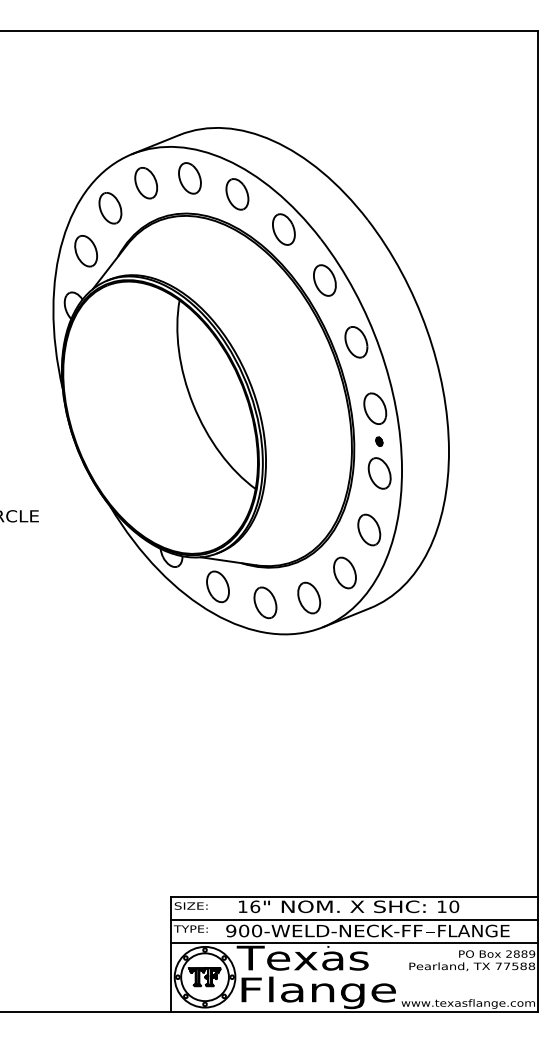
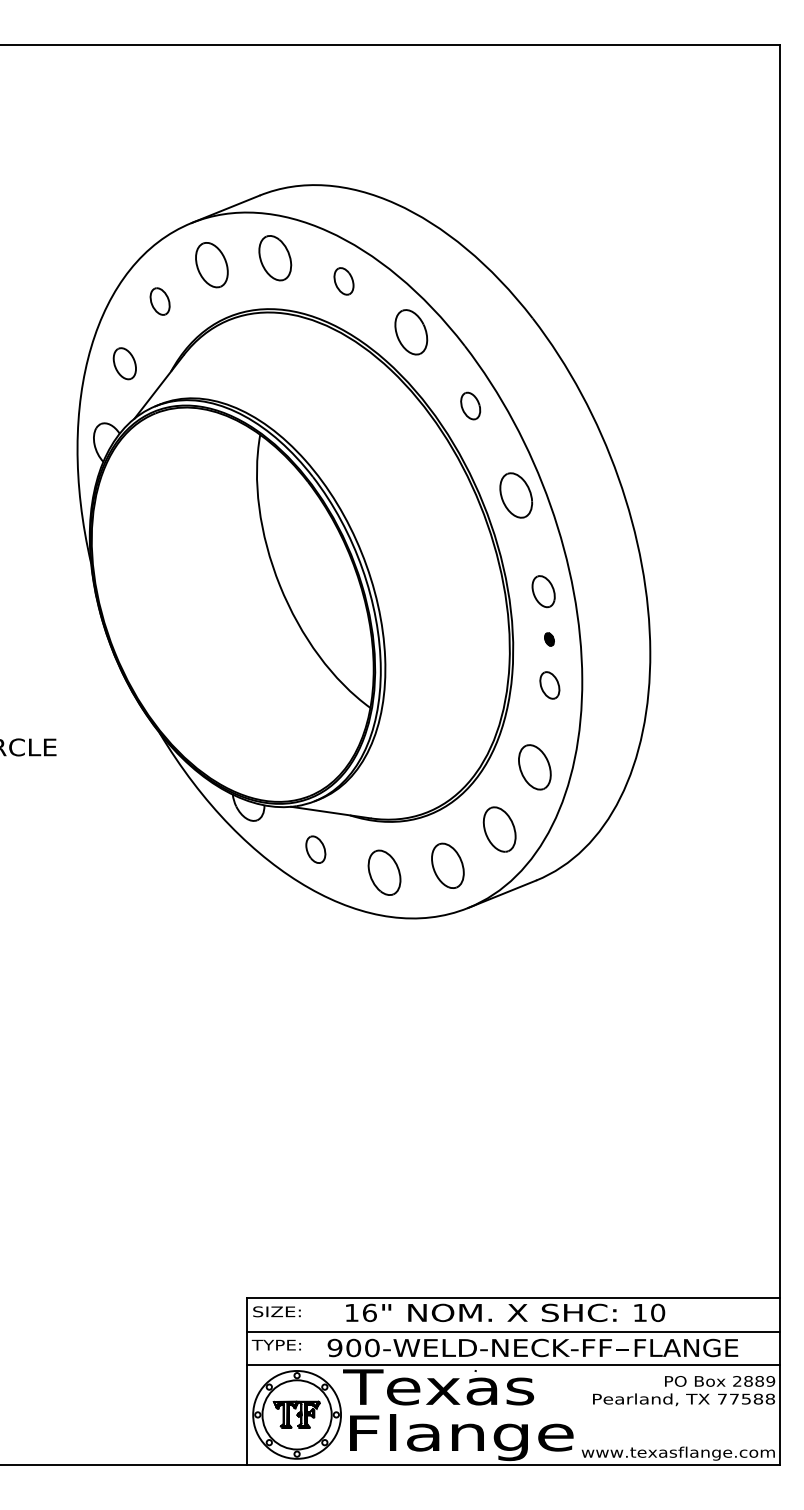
part: (237, 194) -> (344, 281), size x0.6
part: (110, 208) -> (160, 301), size x0.6
part: (85, 251) -> (123, 364), size x0.7
part: (324, 280) -> (470, 406), size x0.6
part: (375, 408) -> (543, 591), size x0.7
part: (379, 473) -> (549, 685), size x0.6
part: (217, 586) -> (315, 849), size x0.6

